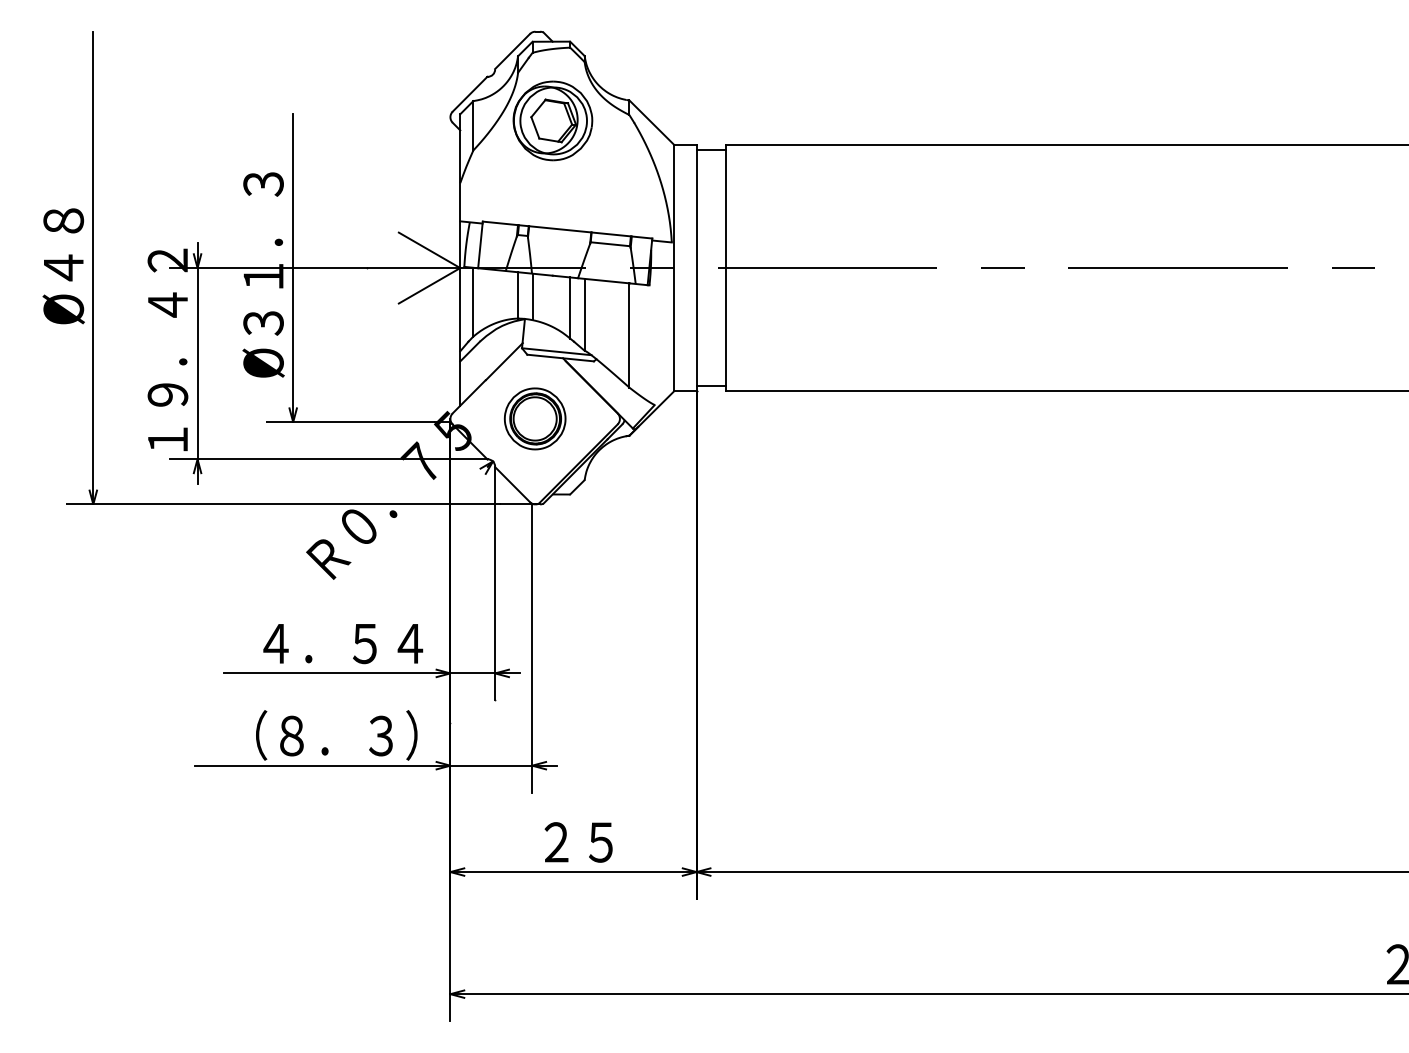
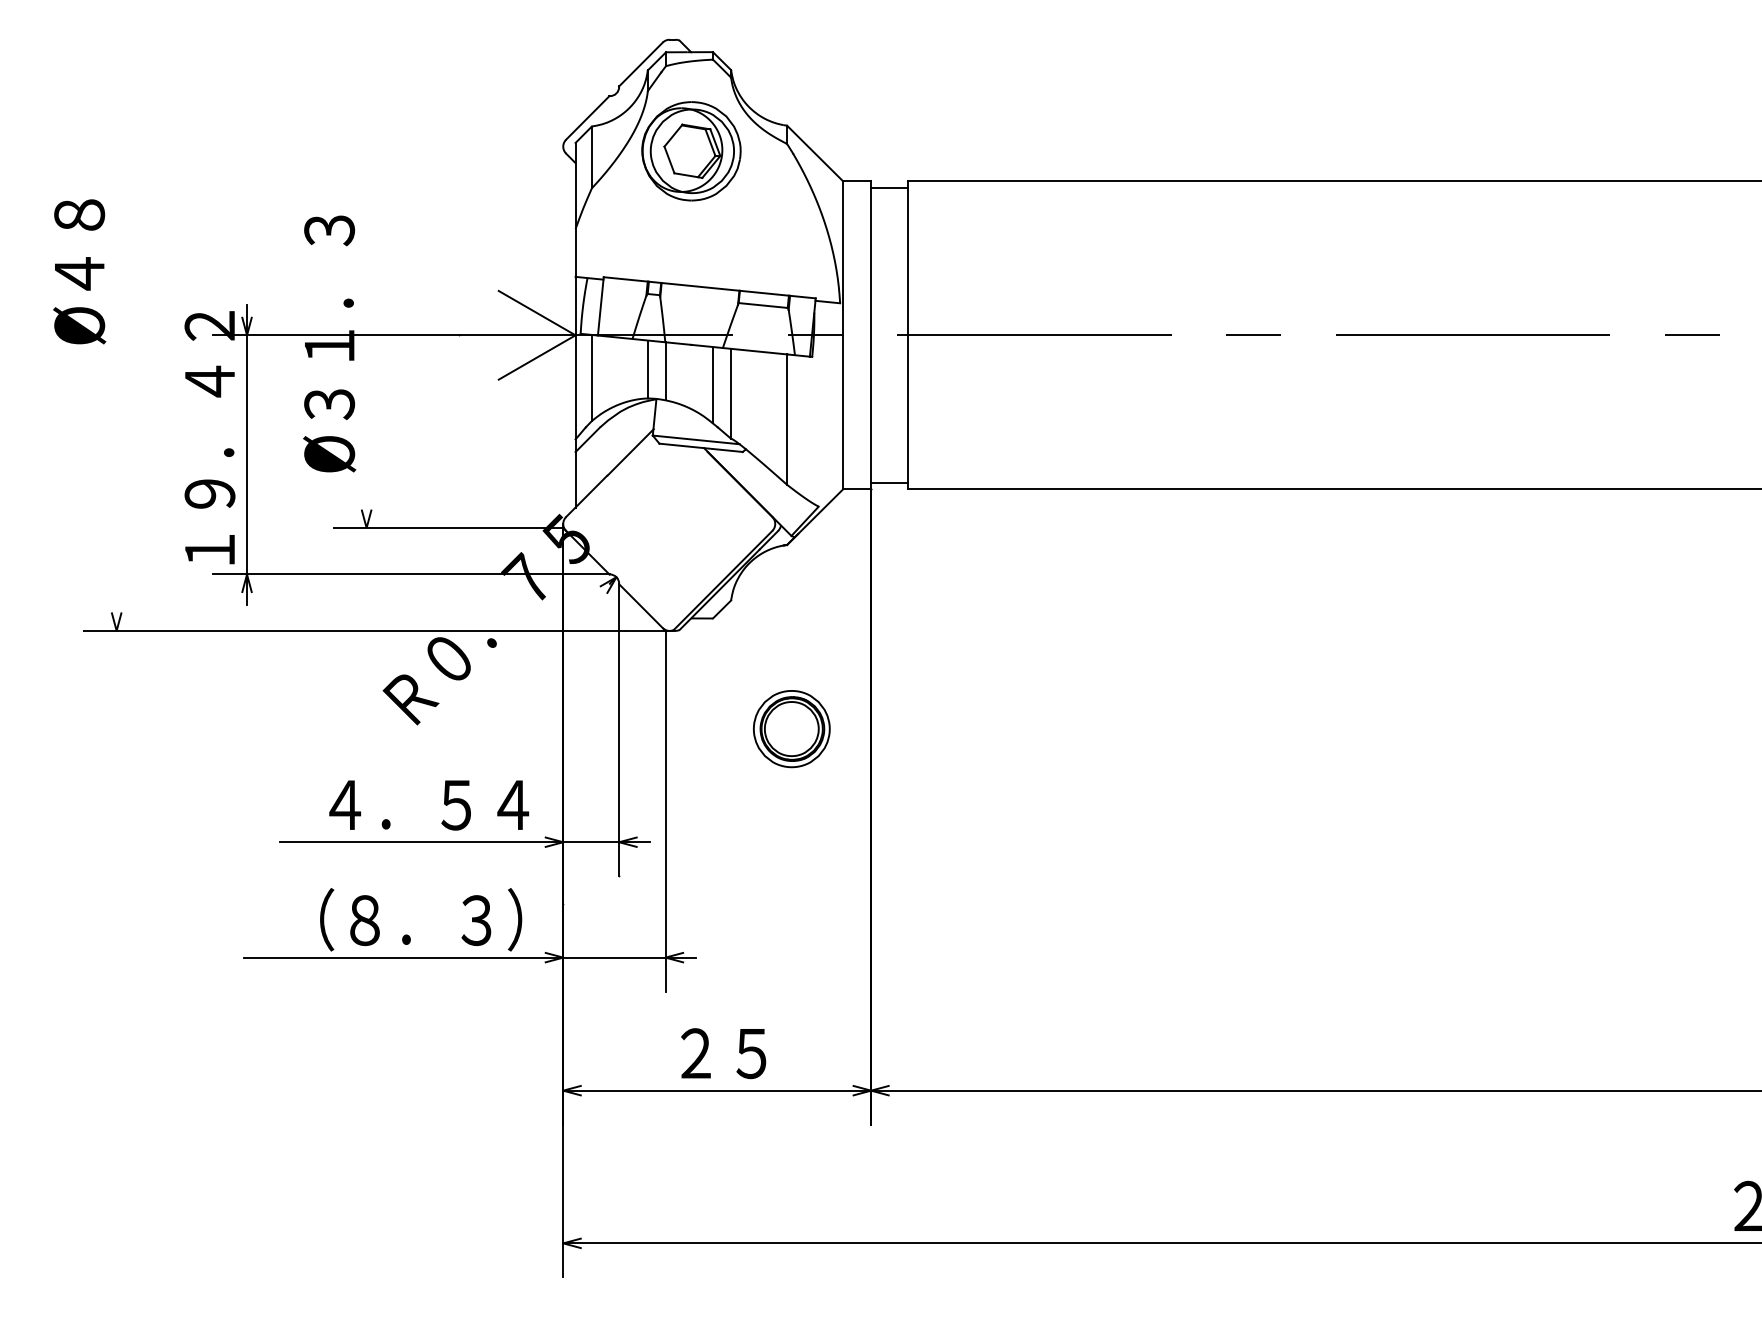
text: (63, 266) -> (79, 272), moved
line: (93, 267) -> (116, 334), removed
line: (293, 267) -> (367, 334), removed
part: (534, 418) -> (790, 728), moved

